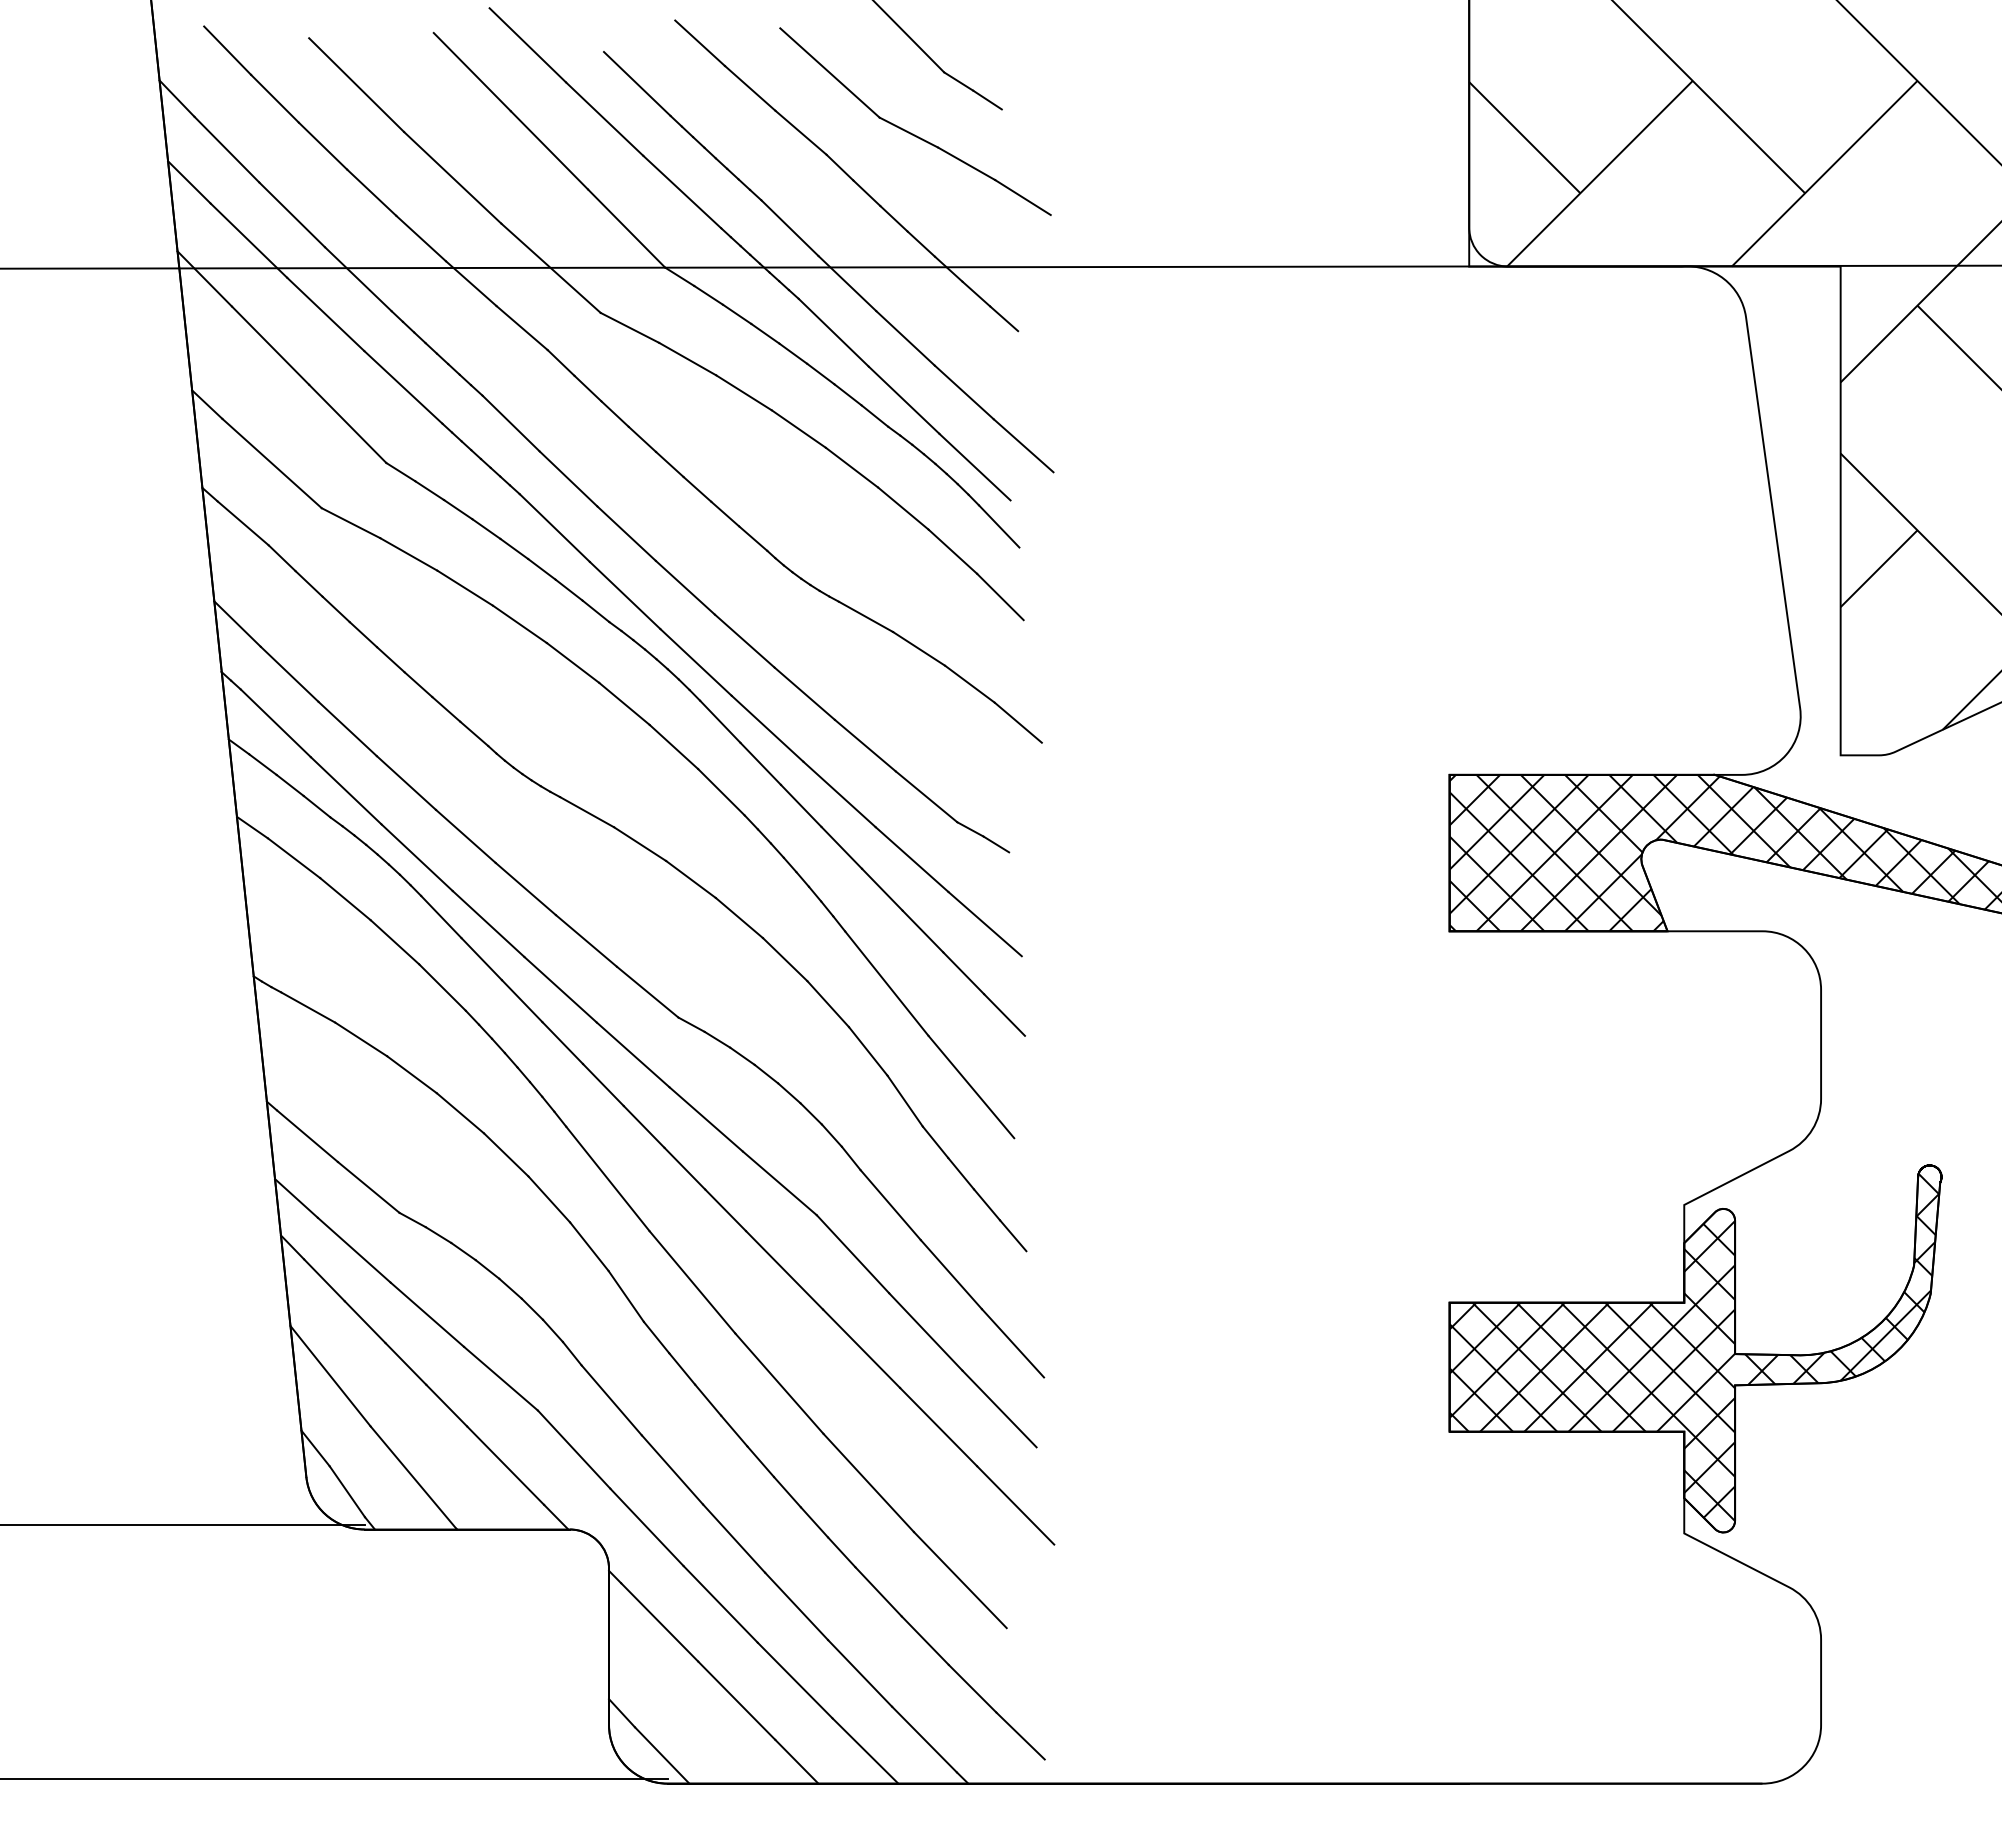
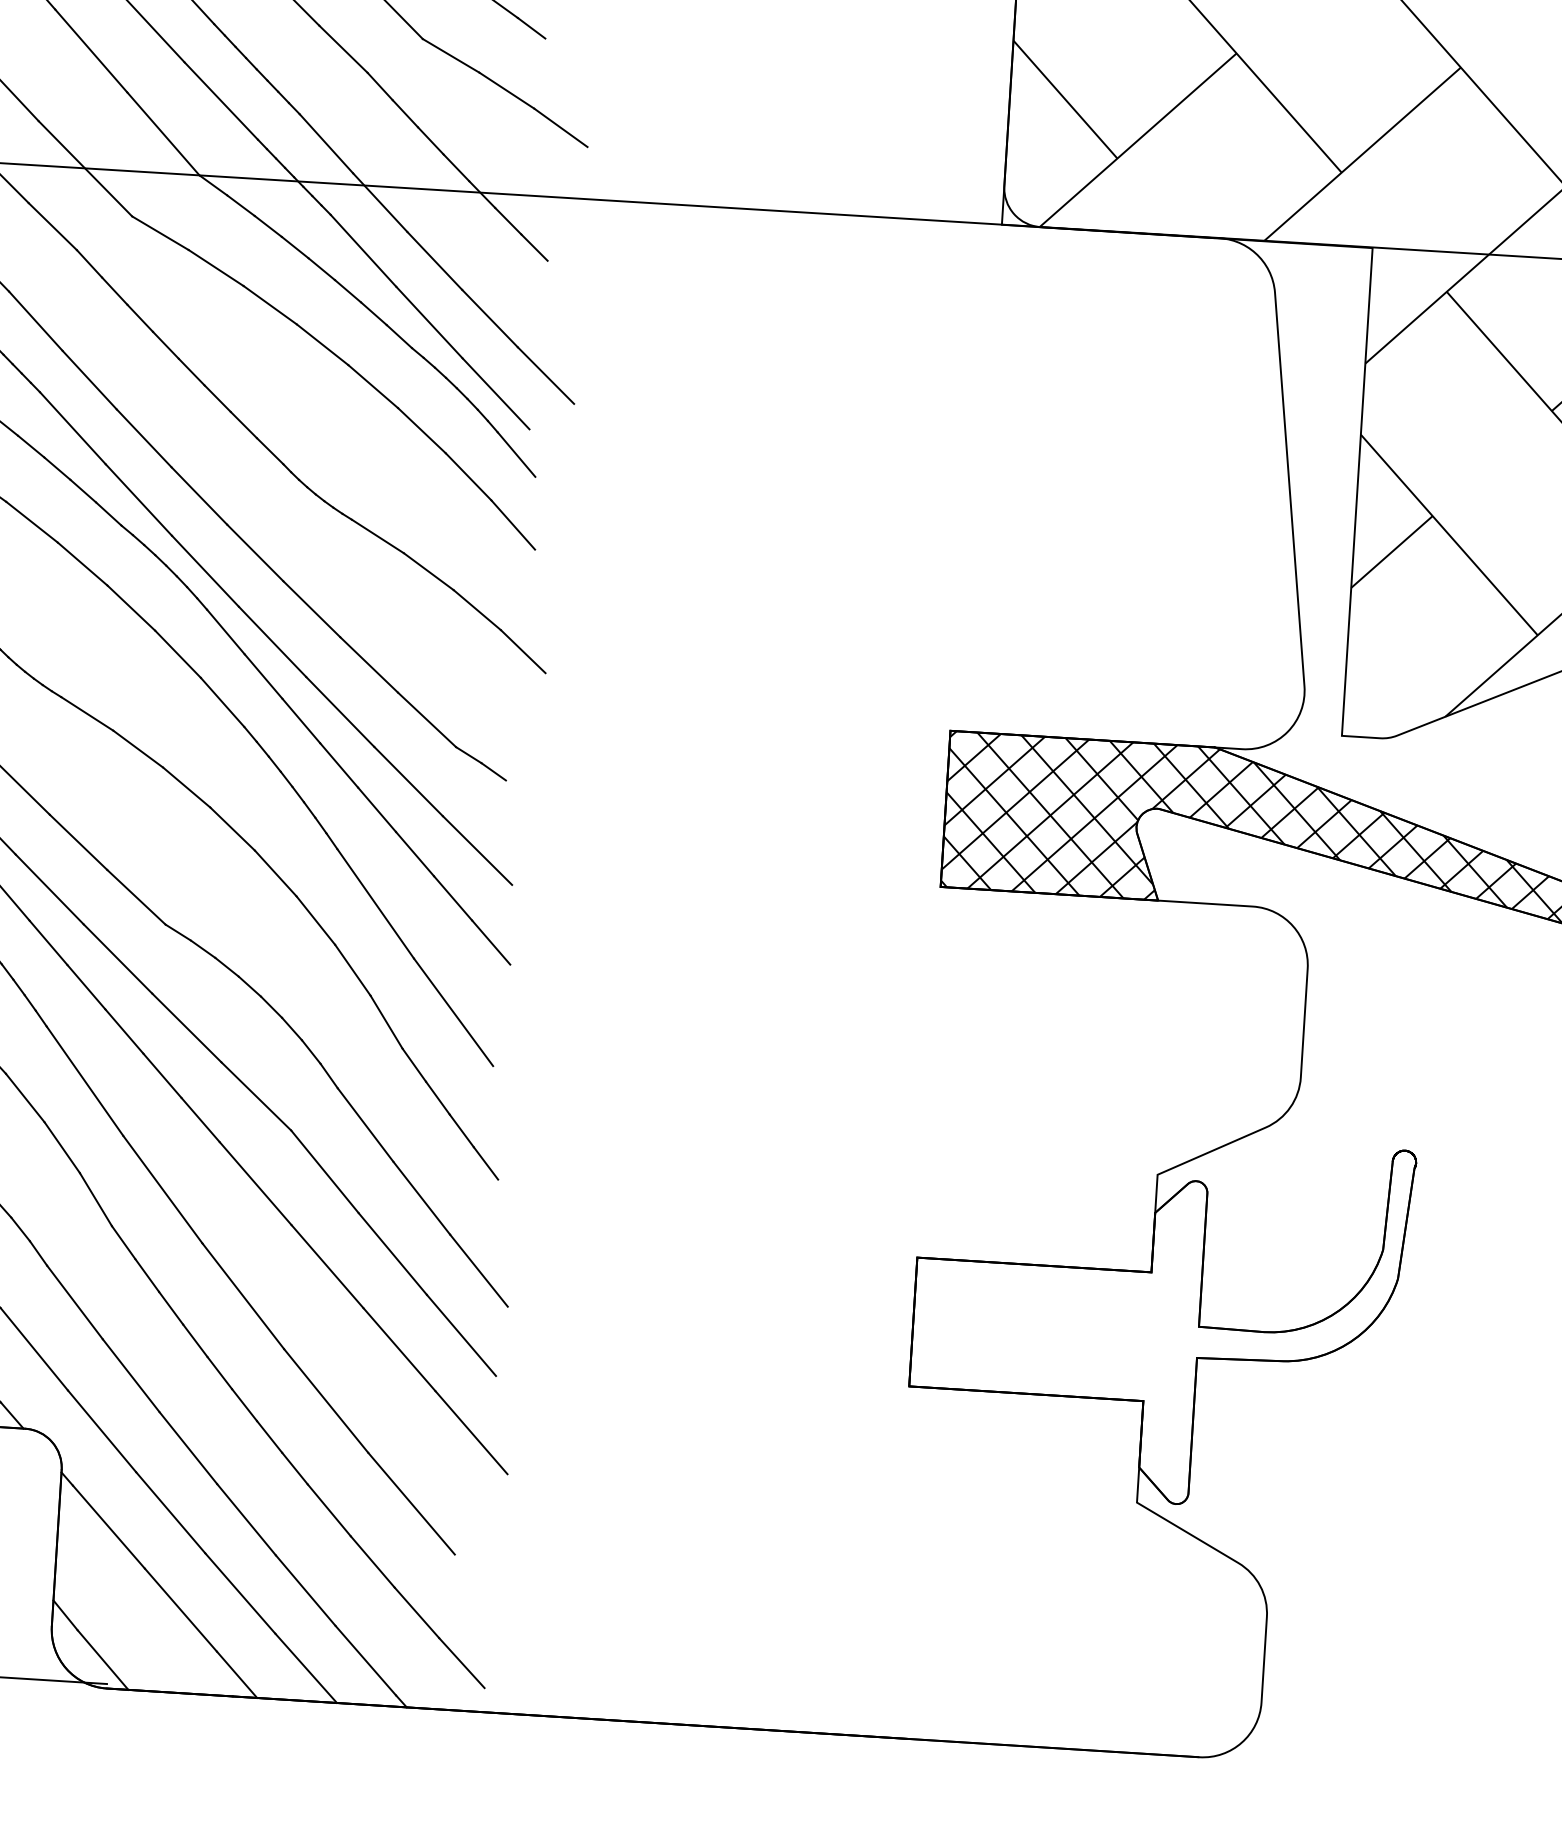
hatch: (1694, 1347) -> (1158, 1317), removed

